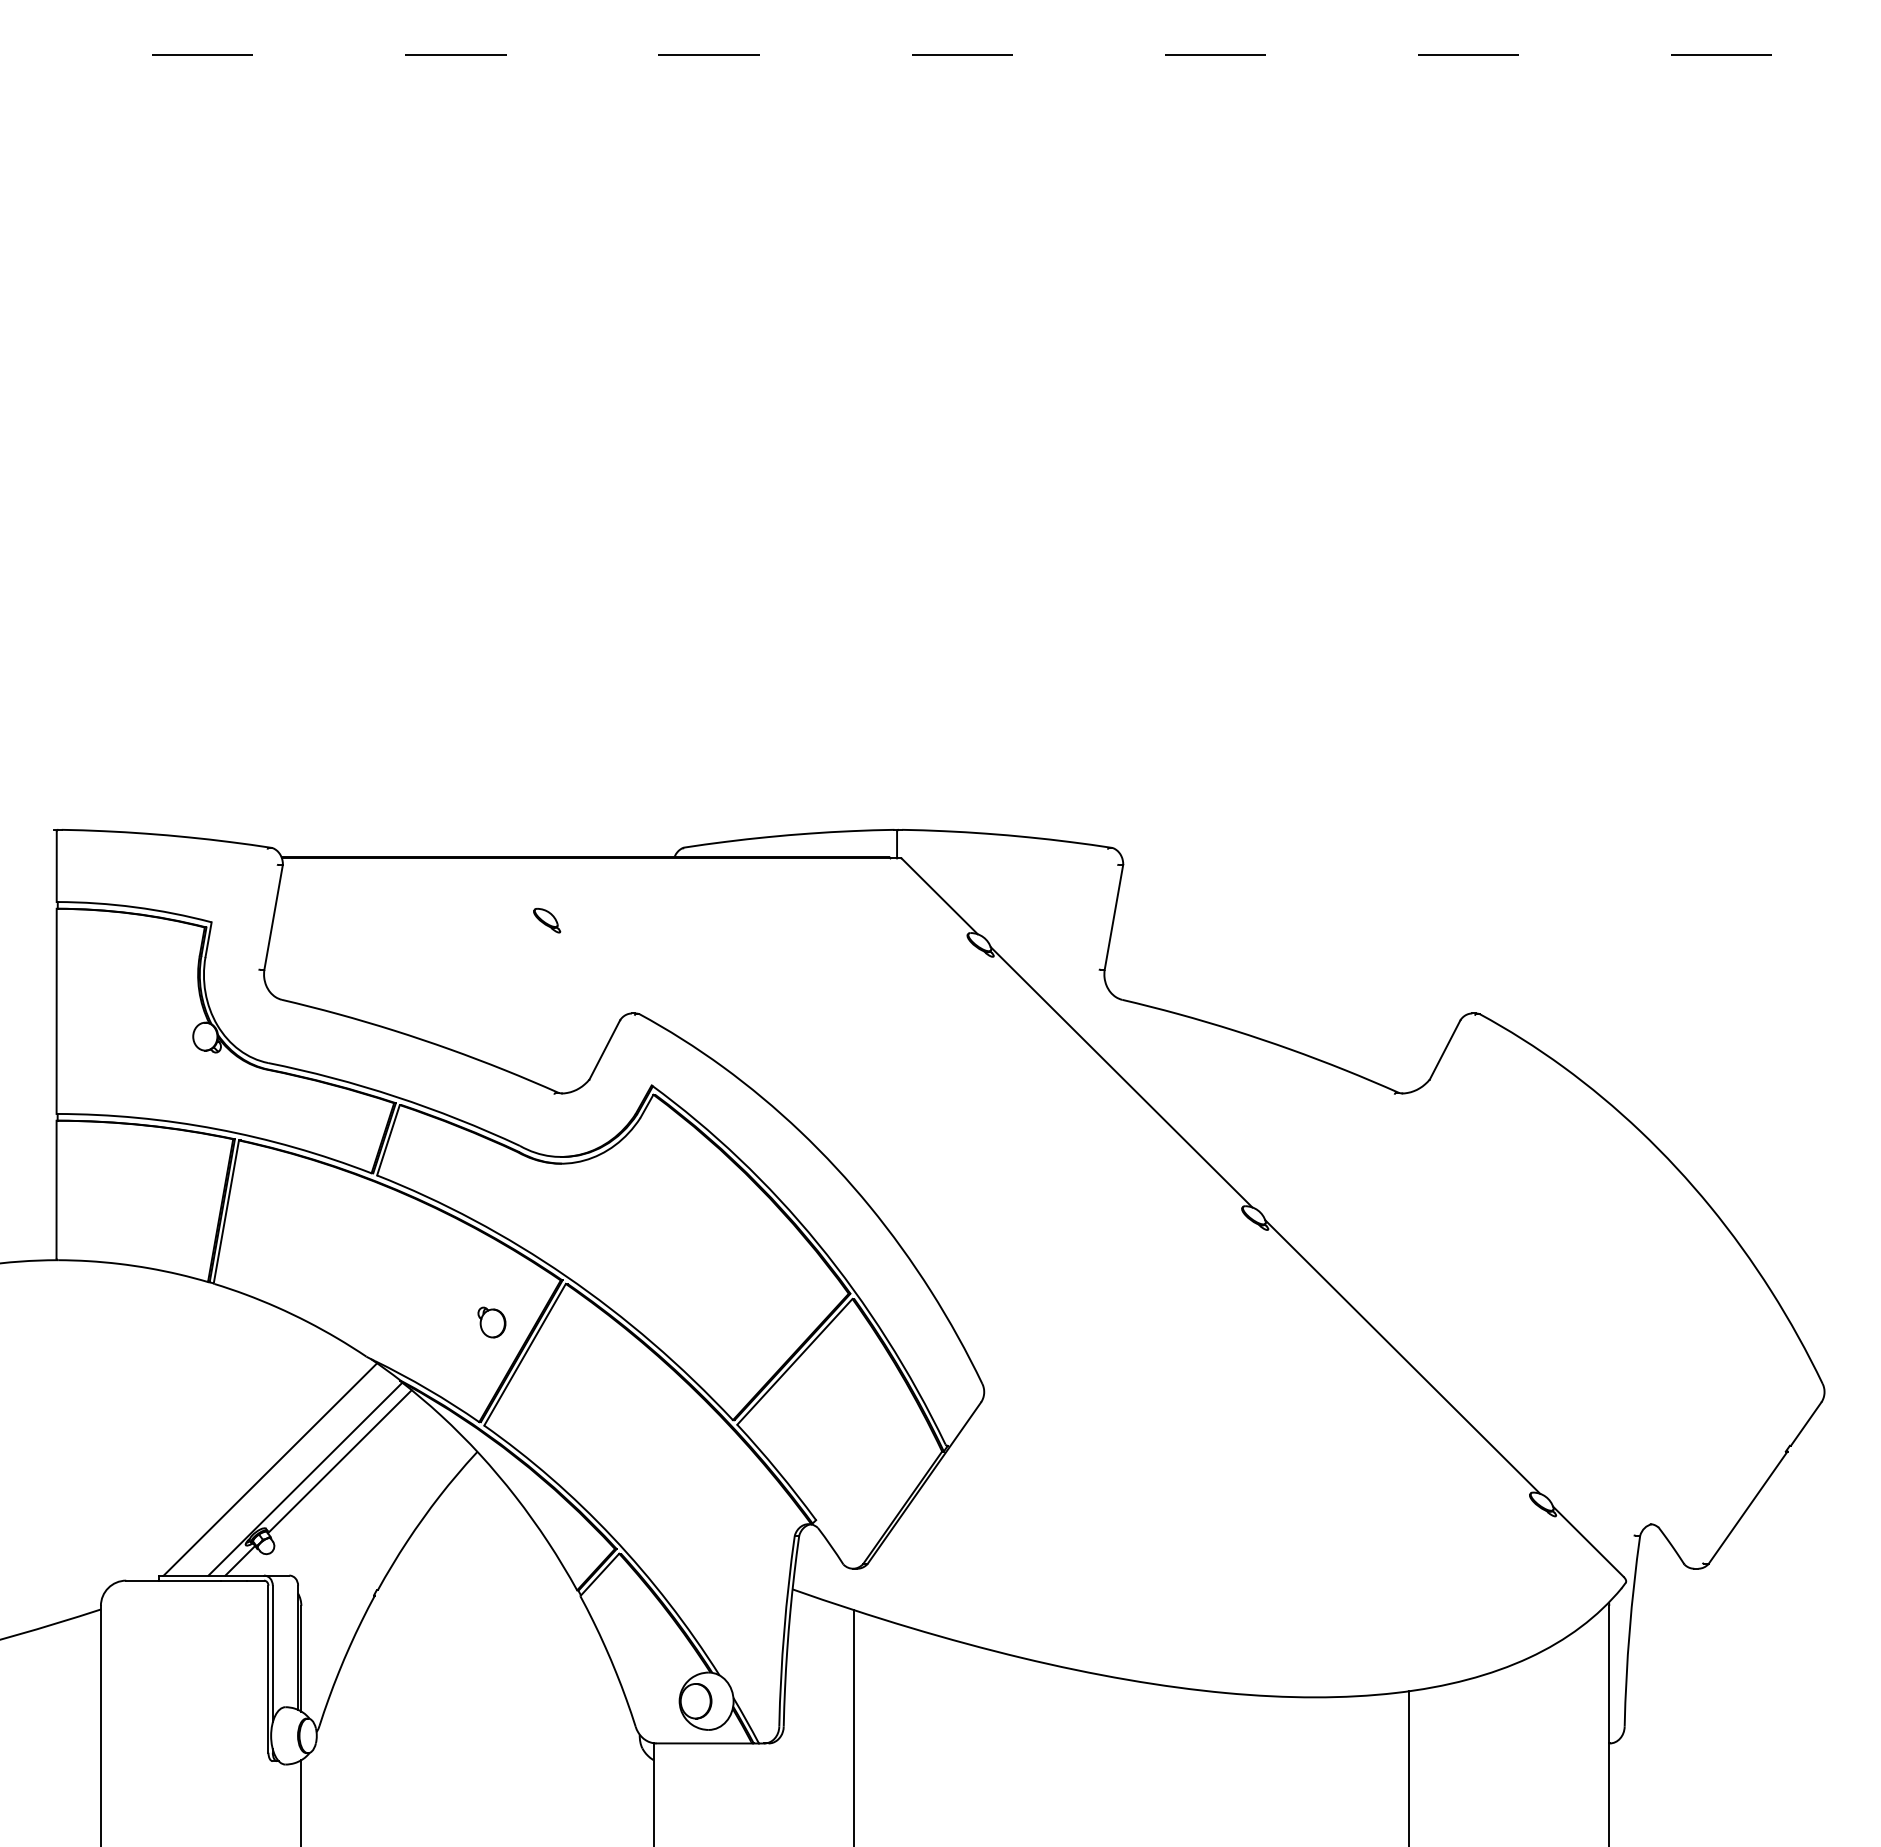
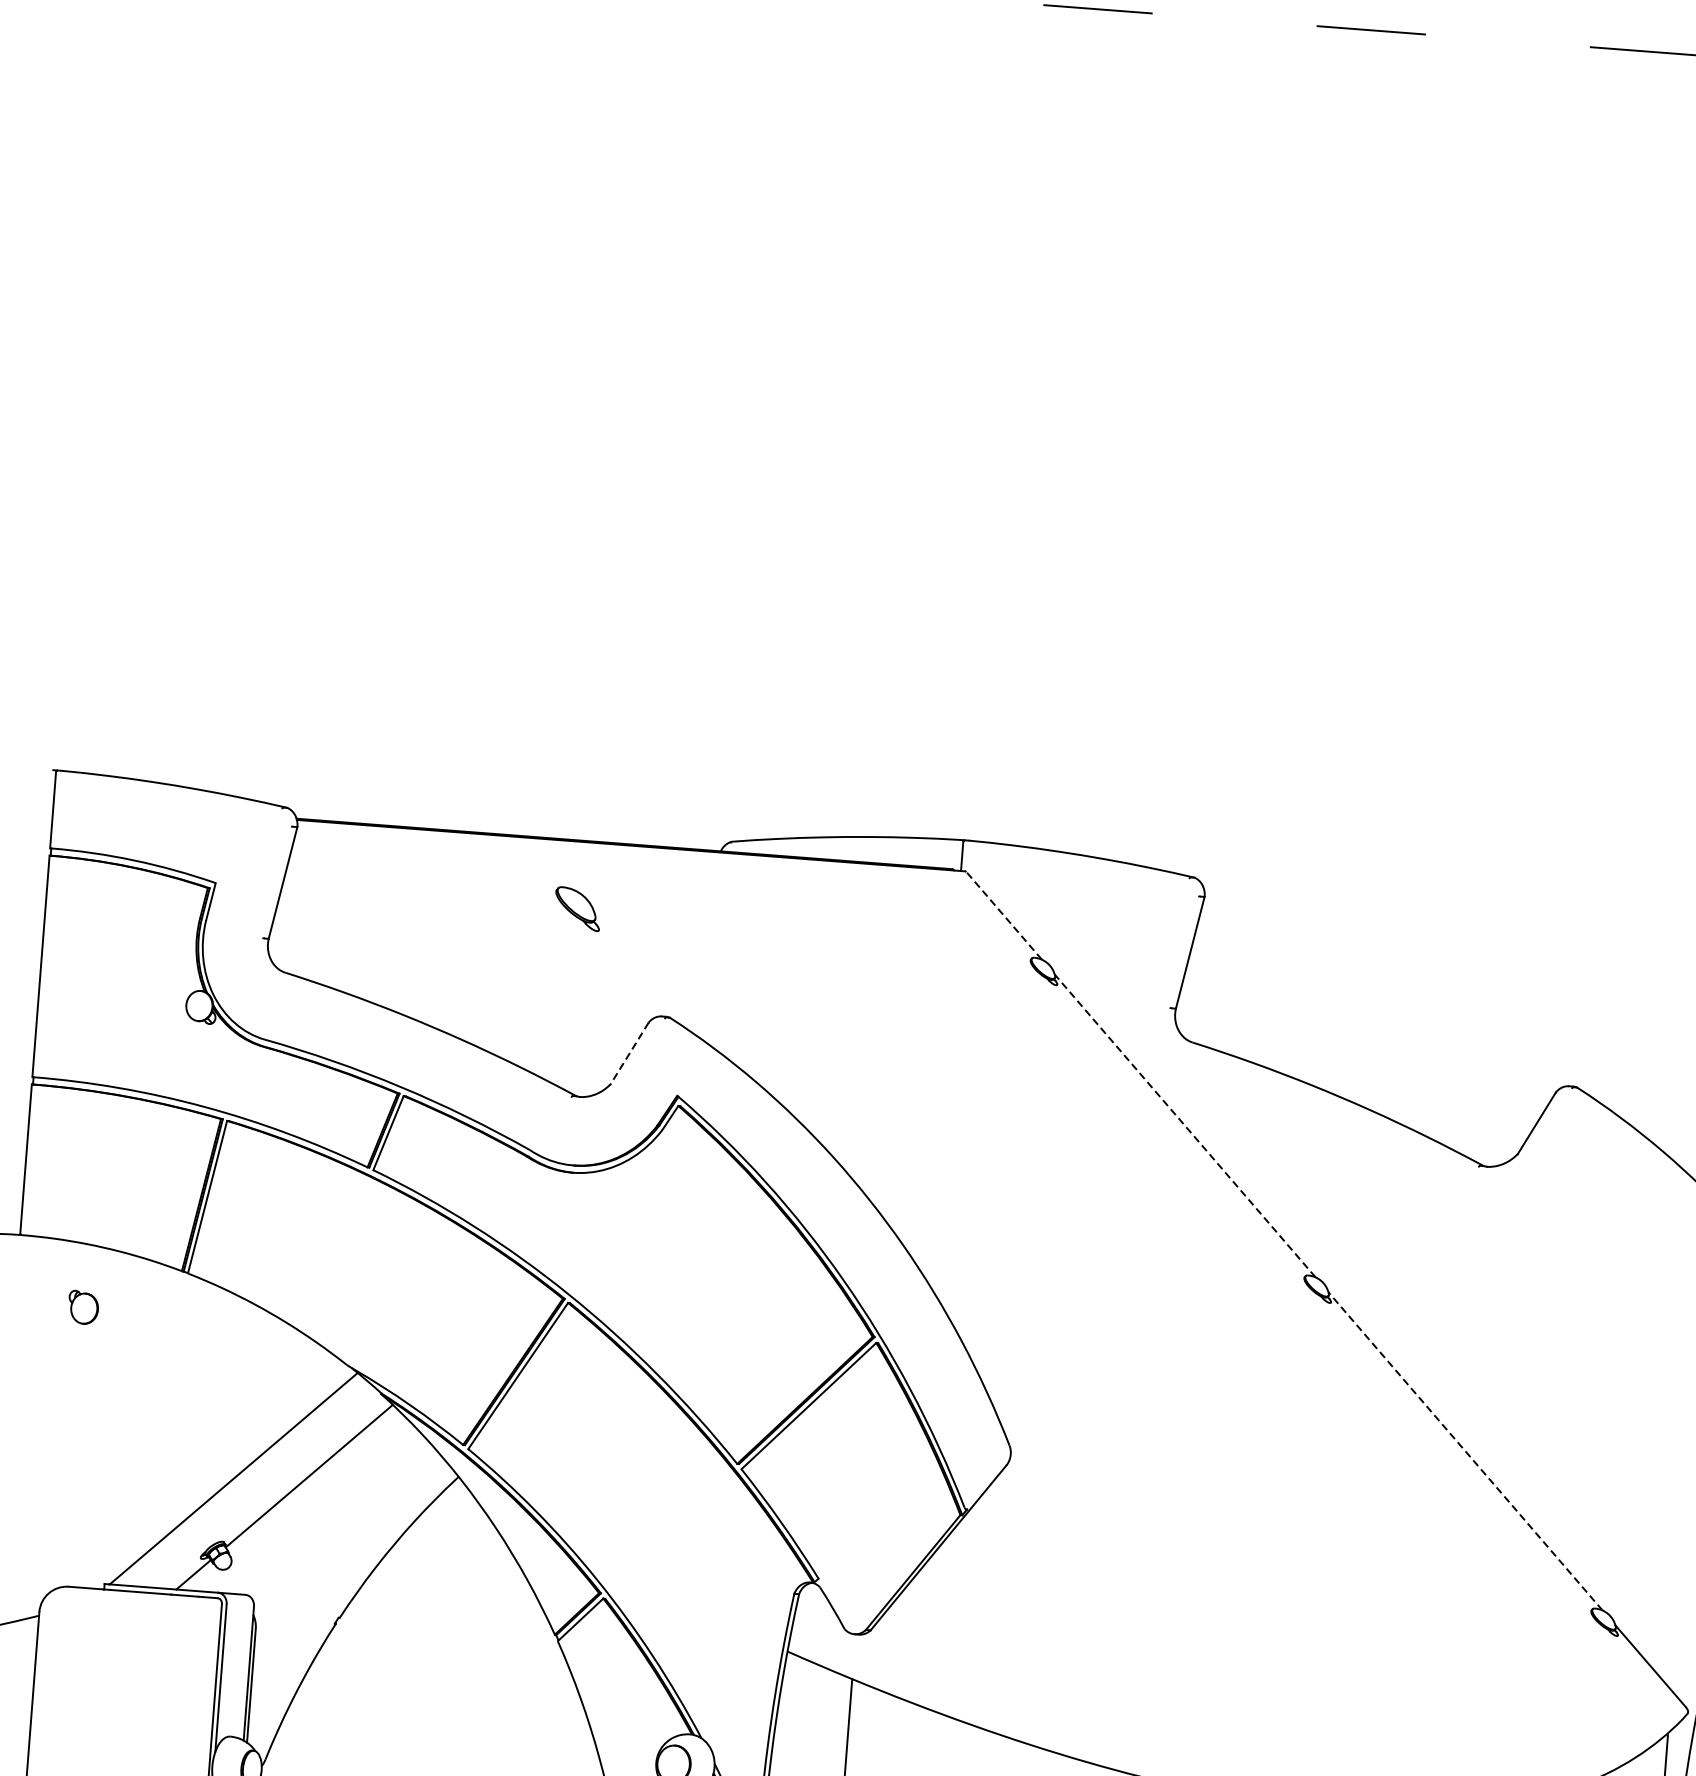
line: (939, 896) -> (1003, 915), solid -> dashed
part: (547, 920) -> (578, 909), size x1.6
line: (604, 1050) -> (629, 1054), solid -> dashed
line: (1121, 1077) -> (1185, 1126), solid -> dashed
part: (491, 1322) -> (83, 1307), moved
line: (1402, 1357) -> (1465, 1451), solid -> dashed
line: (305, 1478) -> (270, 1491), removed

